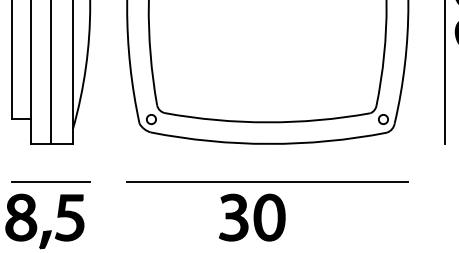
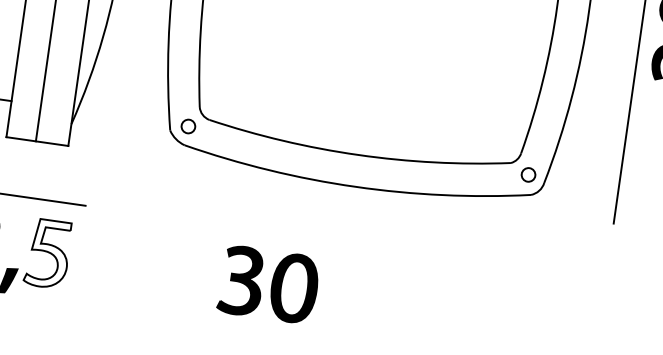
line: (267, 182) -> (345, 243), removed
fill: (69, 217) -> (47, 253), removed
part: (252, 217) -> (269, 284), moved

